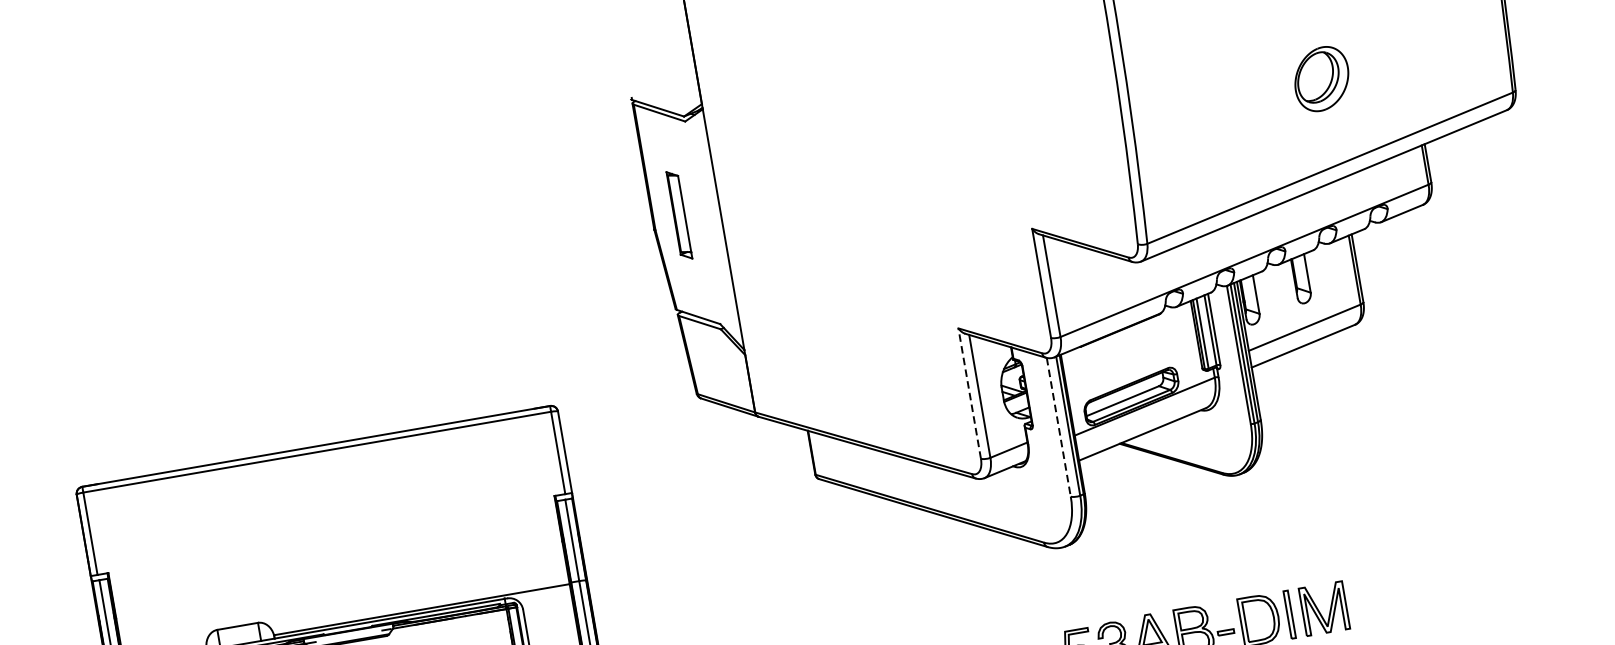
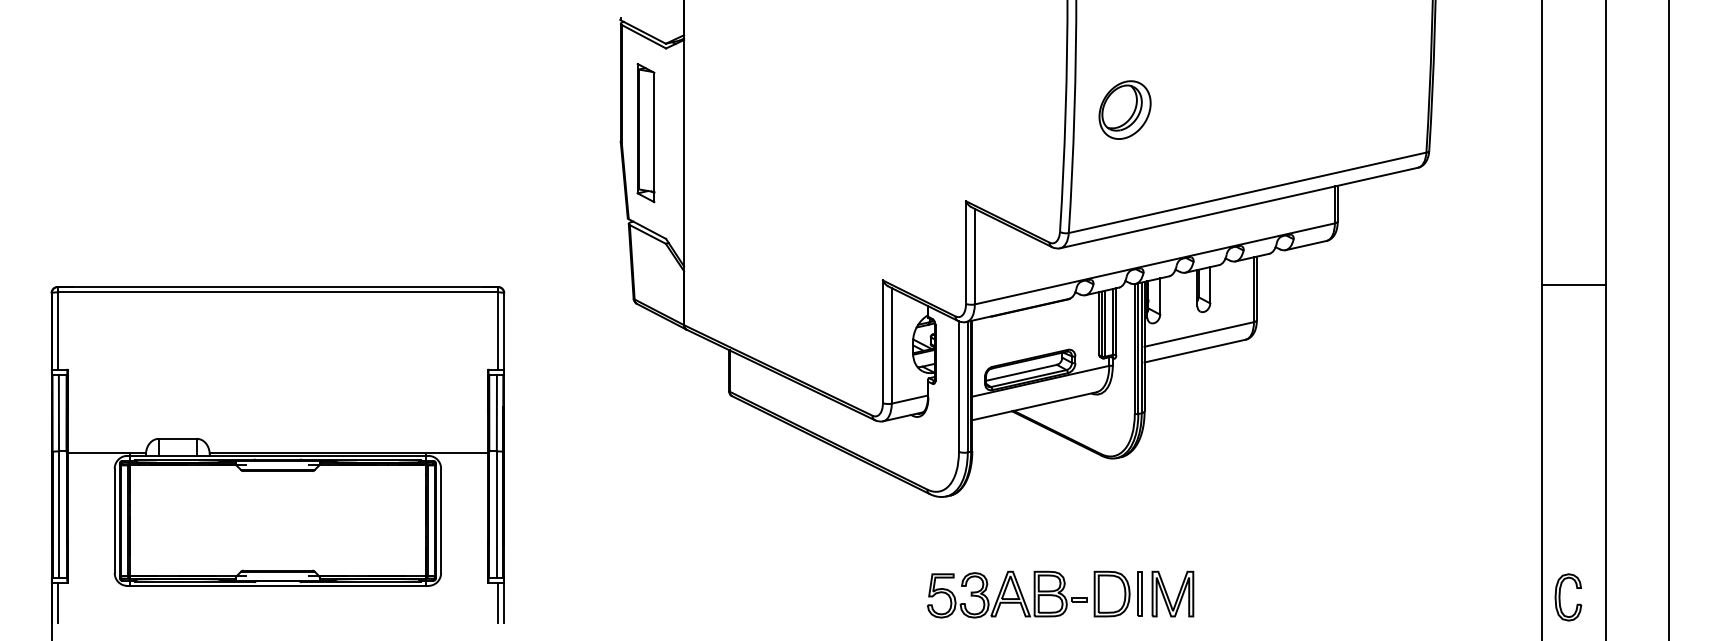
part: (1321, 78) -> (1124, 109), moved
part: (678, 215) -> (645, 133), size x1.67
line: (969, 393) -> (882, 341), dashed -> solid
line: (1058, 428) -> (958, 387), dashed -> solid

